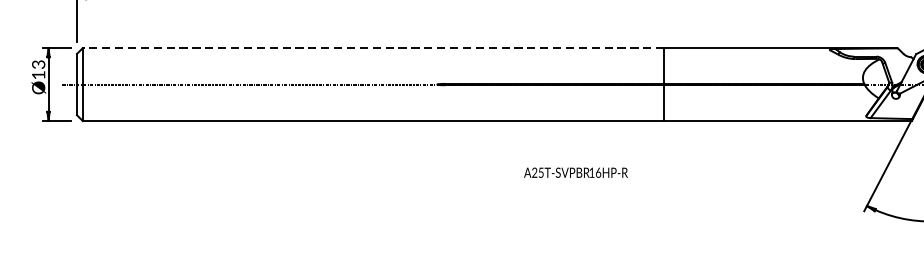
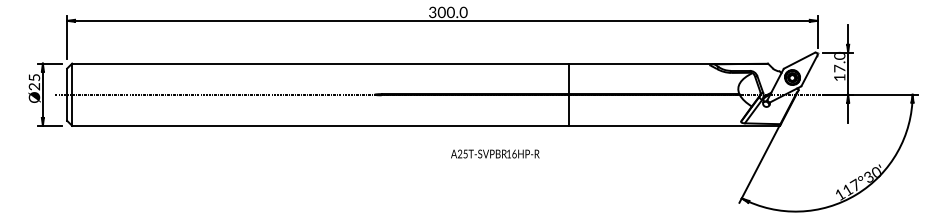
line: (372, 48) -> (319, 63), dashed -> solid
text: (37, 70) -> (33, 82), Ø13 -> Ø25
text: (576, 172) -> (495, 153), moved

